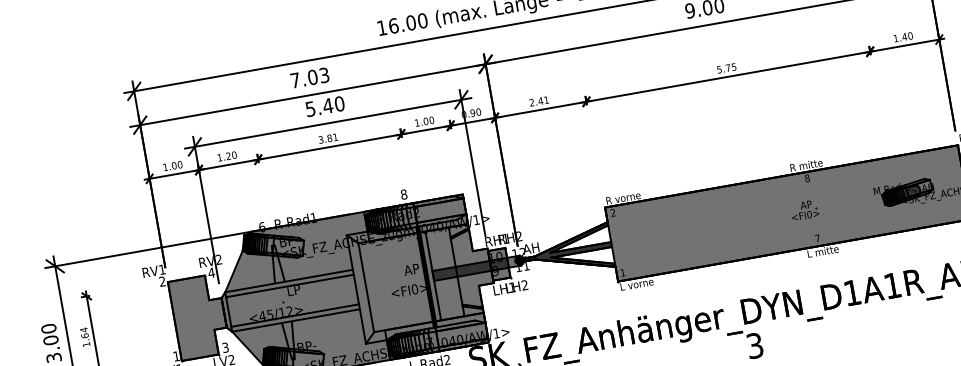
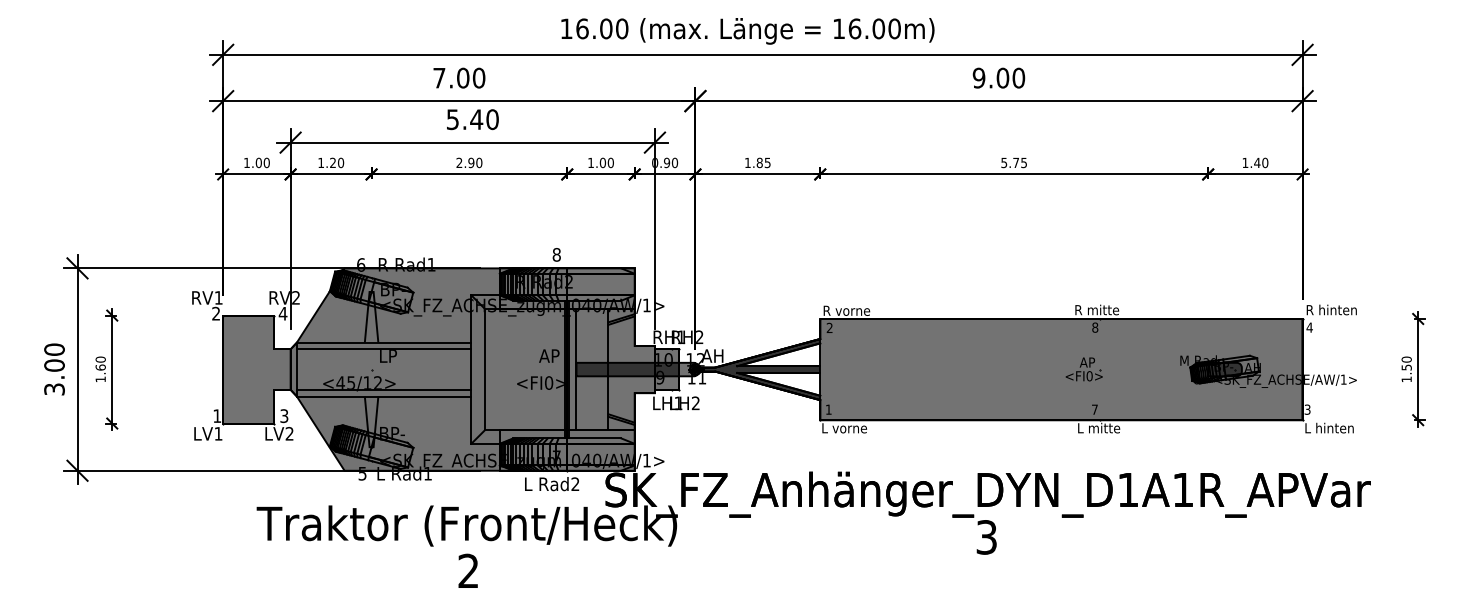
text: (323, 74) -> (478, 77), 7.03 -> 7.00
text: (538, 101) -> (757, 162), 2.41 -> 1.85
text: (328, 138) -> (469, 162), 3.81 -> 2.90
text: (83, 330) -> (100, 359), 1.64 -> 1.60

